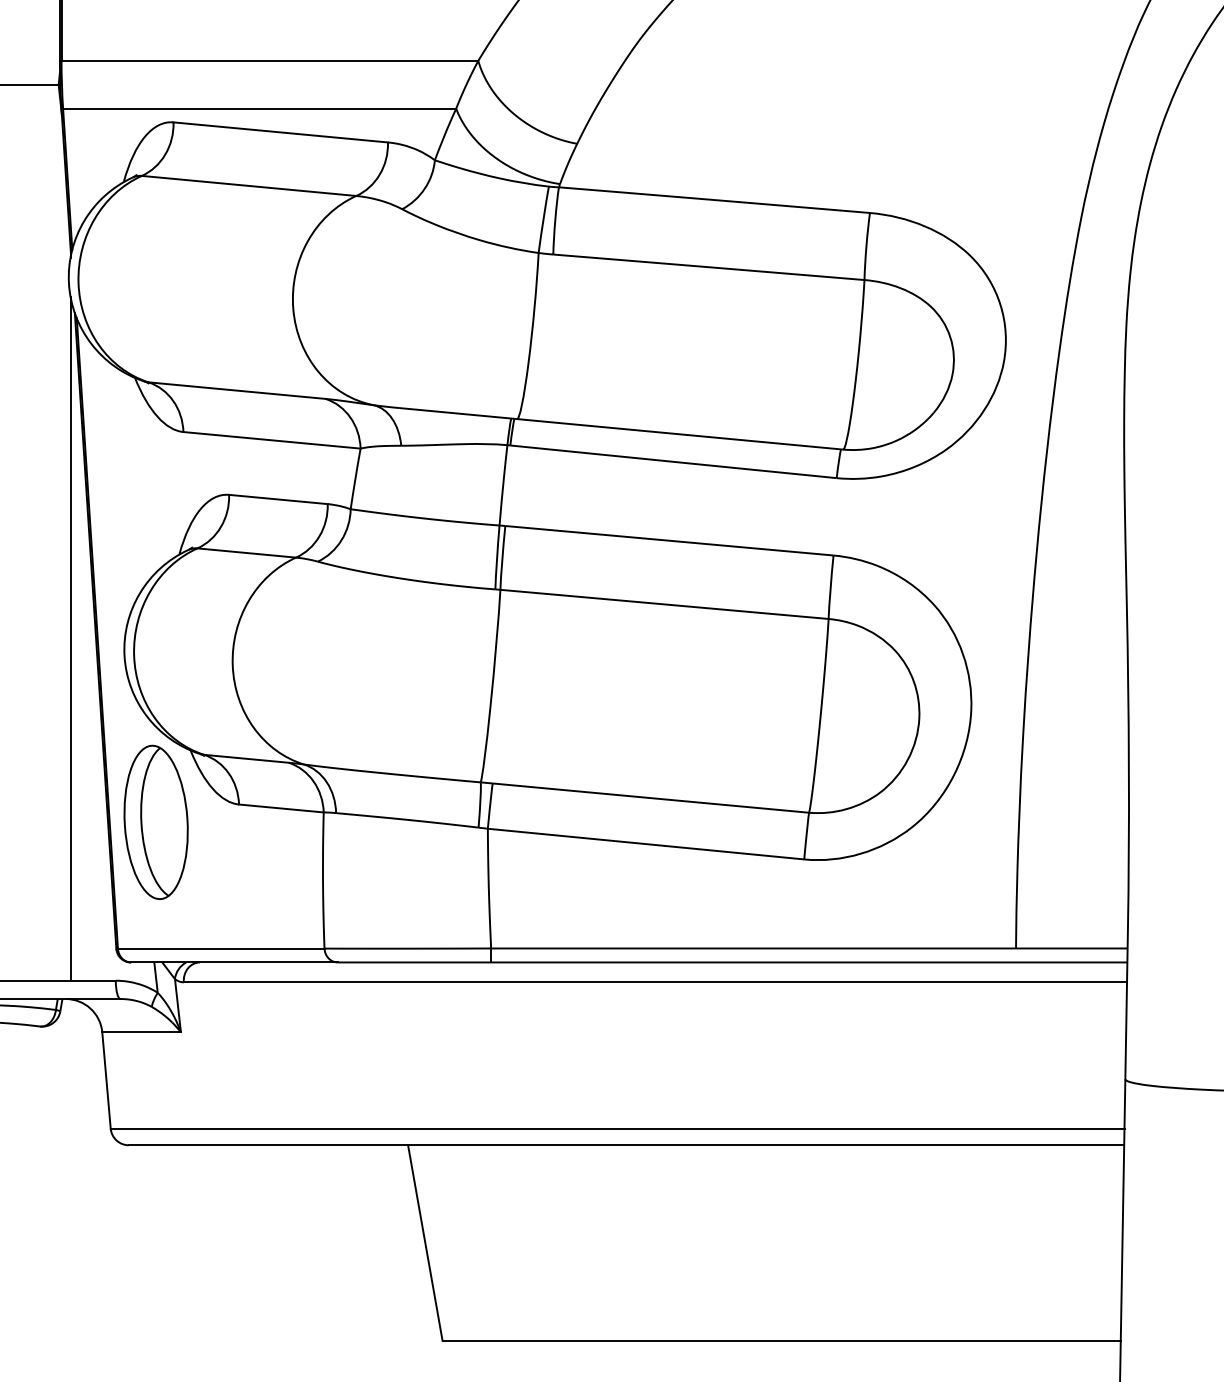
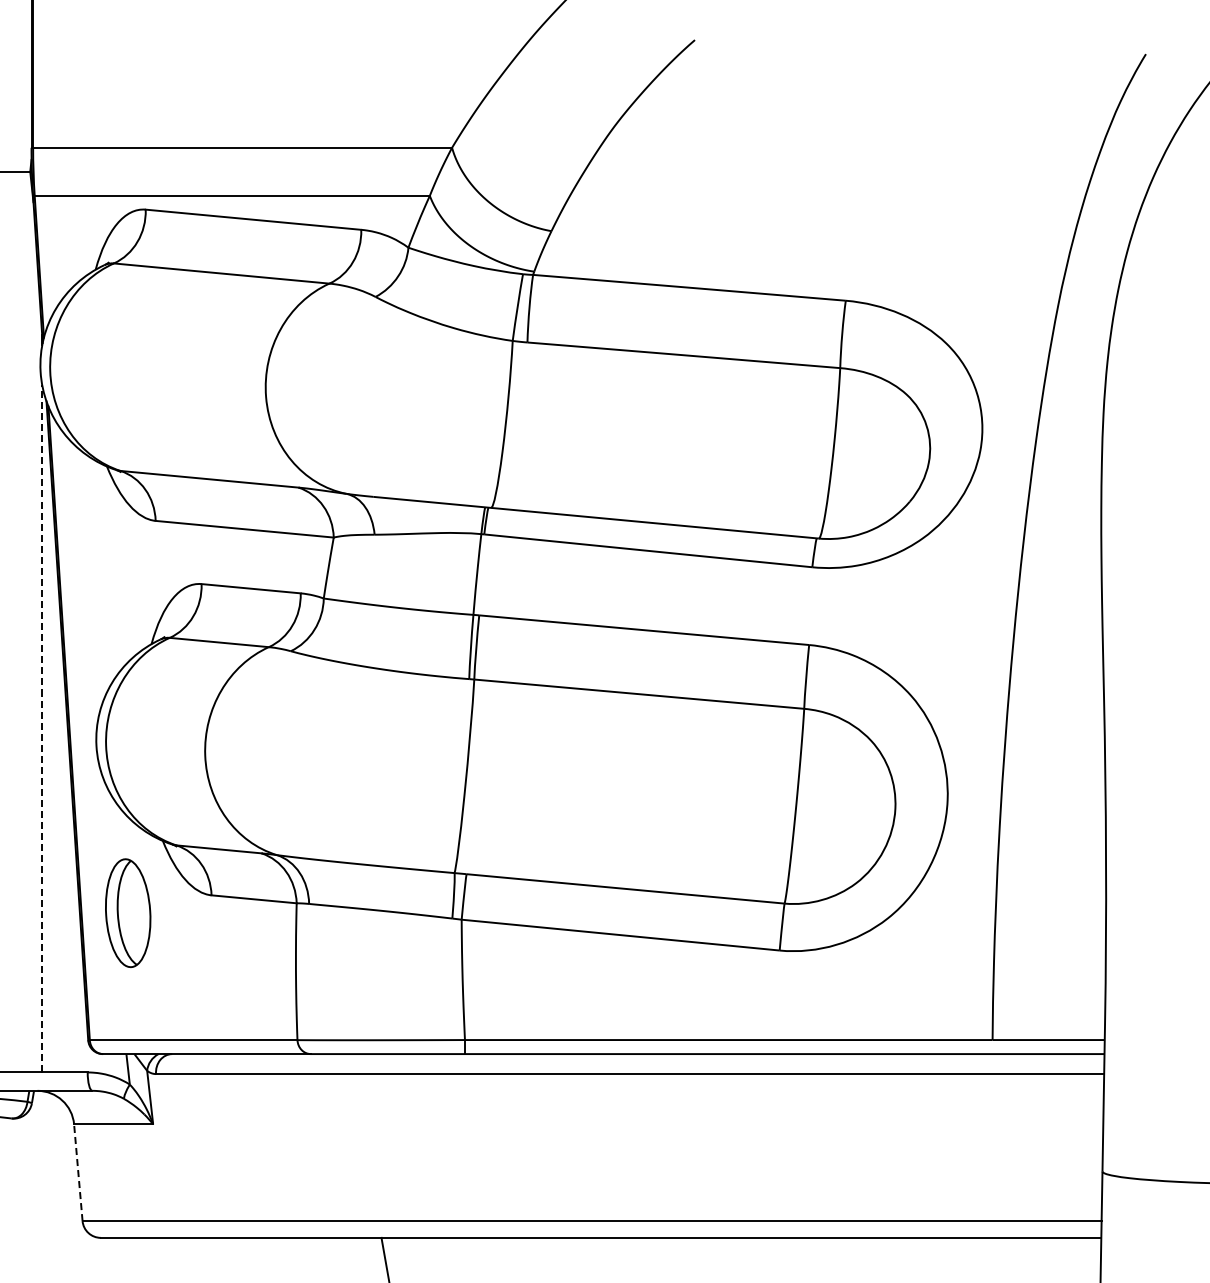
line: (70, 638) -> (42, 728), solid -> dashed
part: (155, 821) -> (127, 912), size x0.7
line: (106, 1080) -> (78, 1172), solid -> dashed

